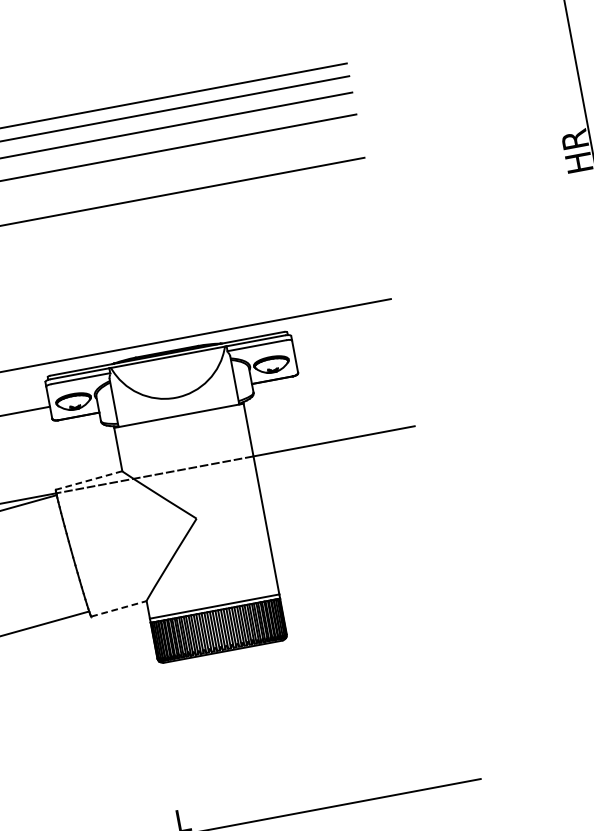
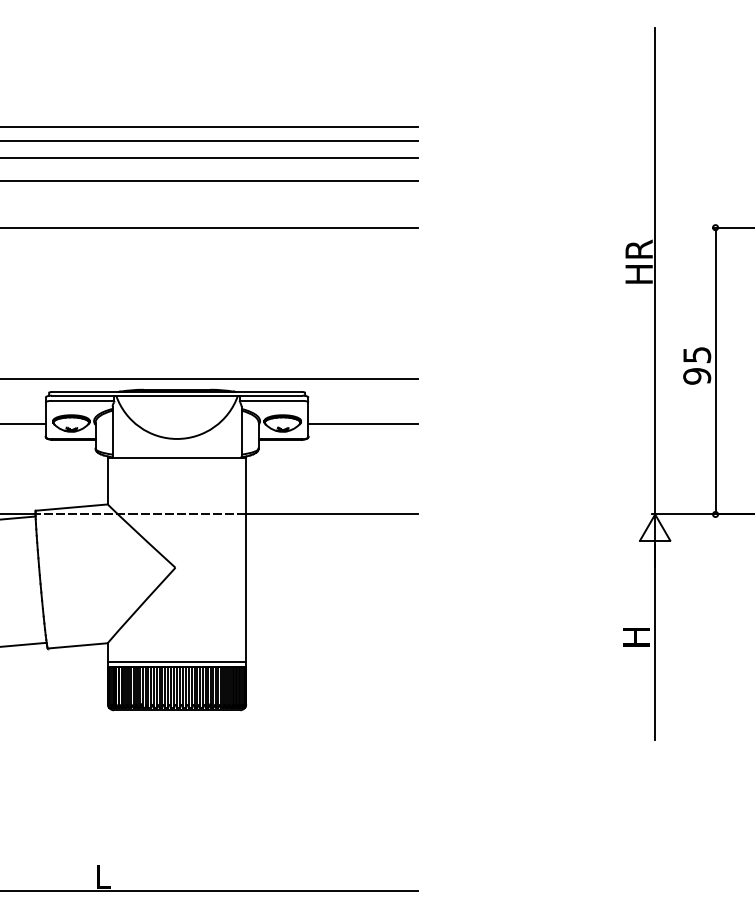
line: (347, 350) -> (363, 423), added
line: (88, 480) -> (71, 507), dashed -> solid
line: (119, 608) -> (78, 645), dashed -> solid

